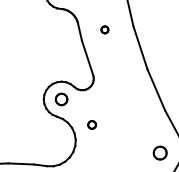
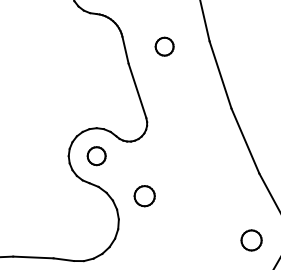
part: (104, 29) -> (164, 46), size x1.67
part: (91, 124) -> (143, 195), size x1.67

